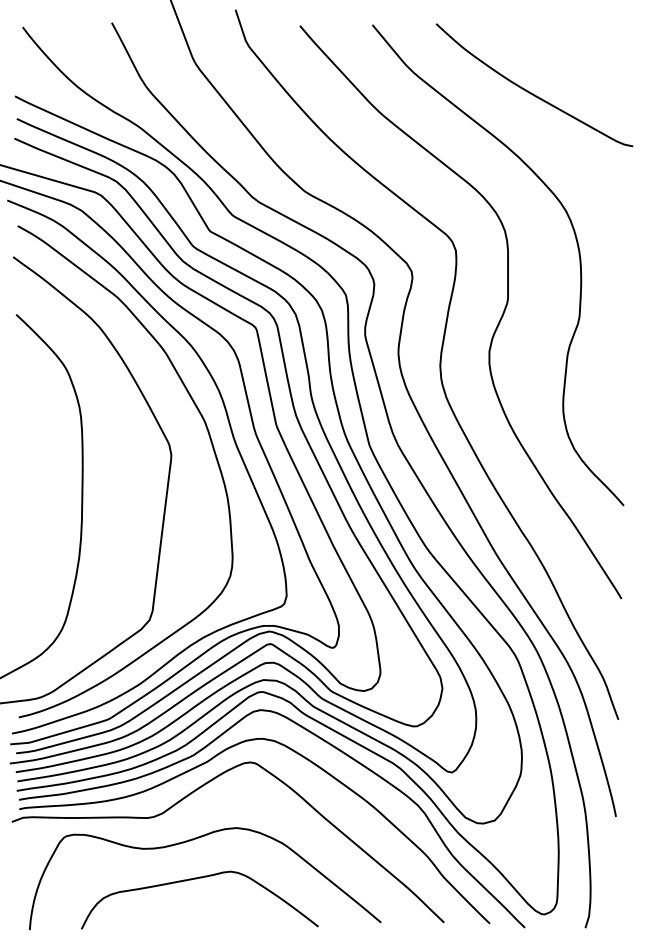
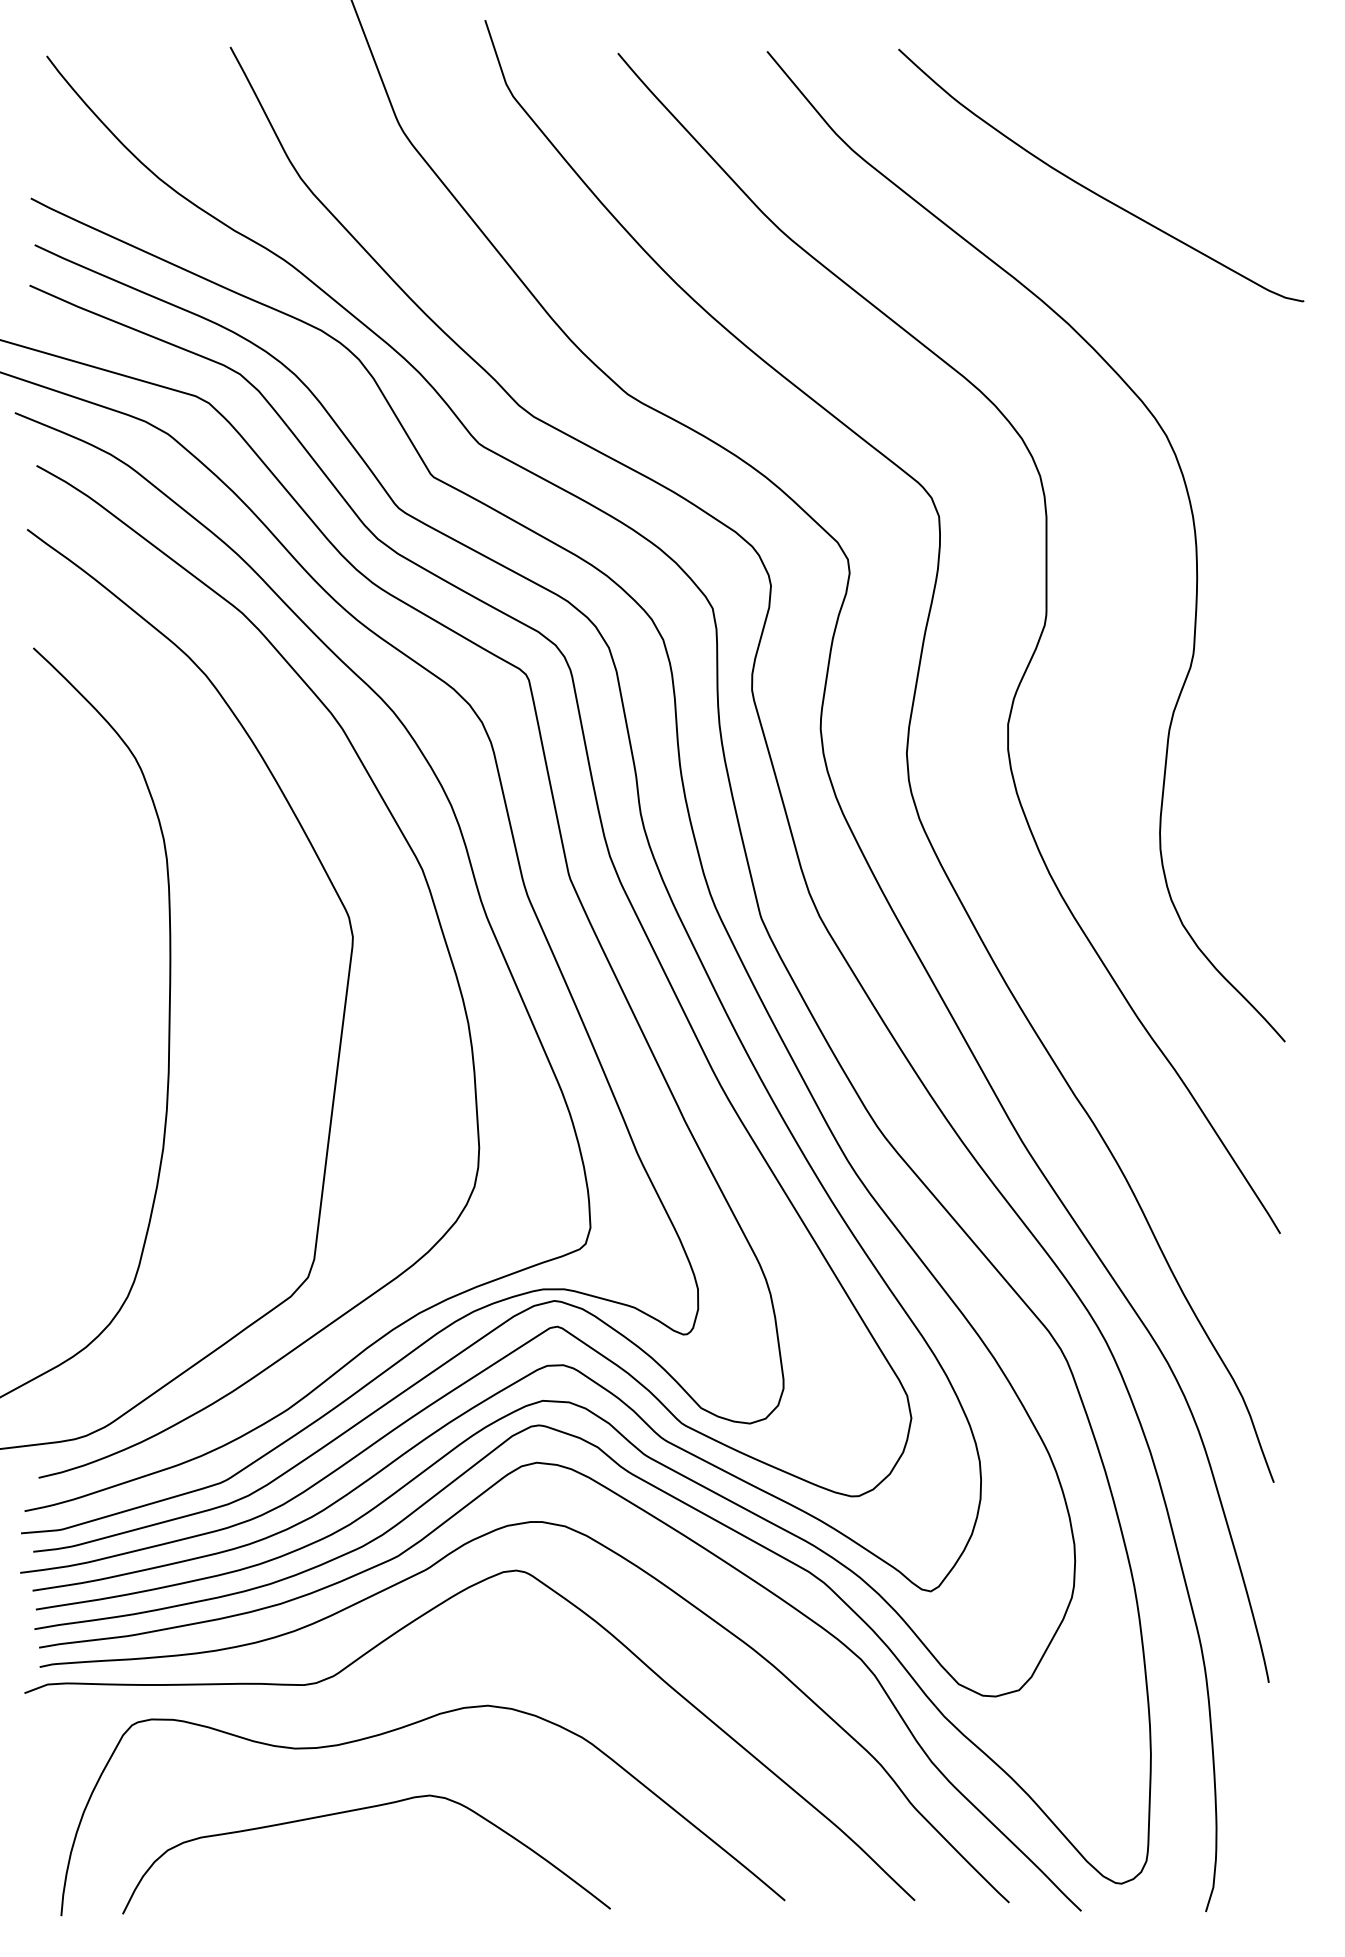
curve: (196, 879) -> (359, 1811), moved

